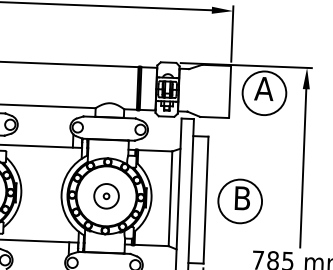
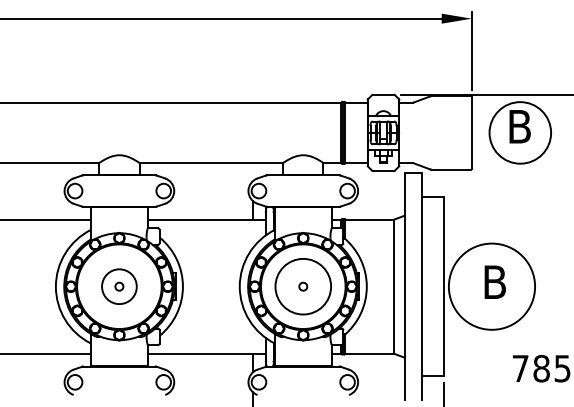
text: (264, 88) -> (519, 126), A -> B
circle: (106, 196) -> (302, 286), size x1.6
circle: (239, 201) -> (491, 286), size x1.4

